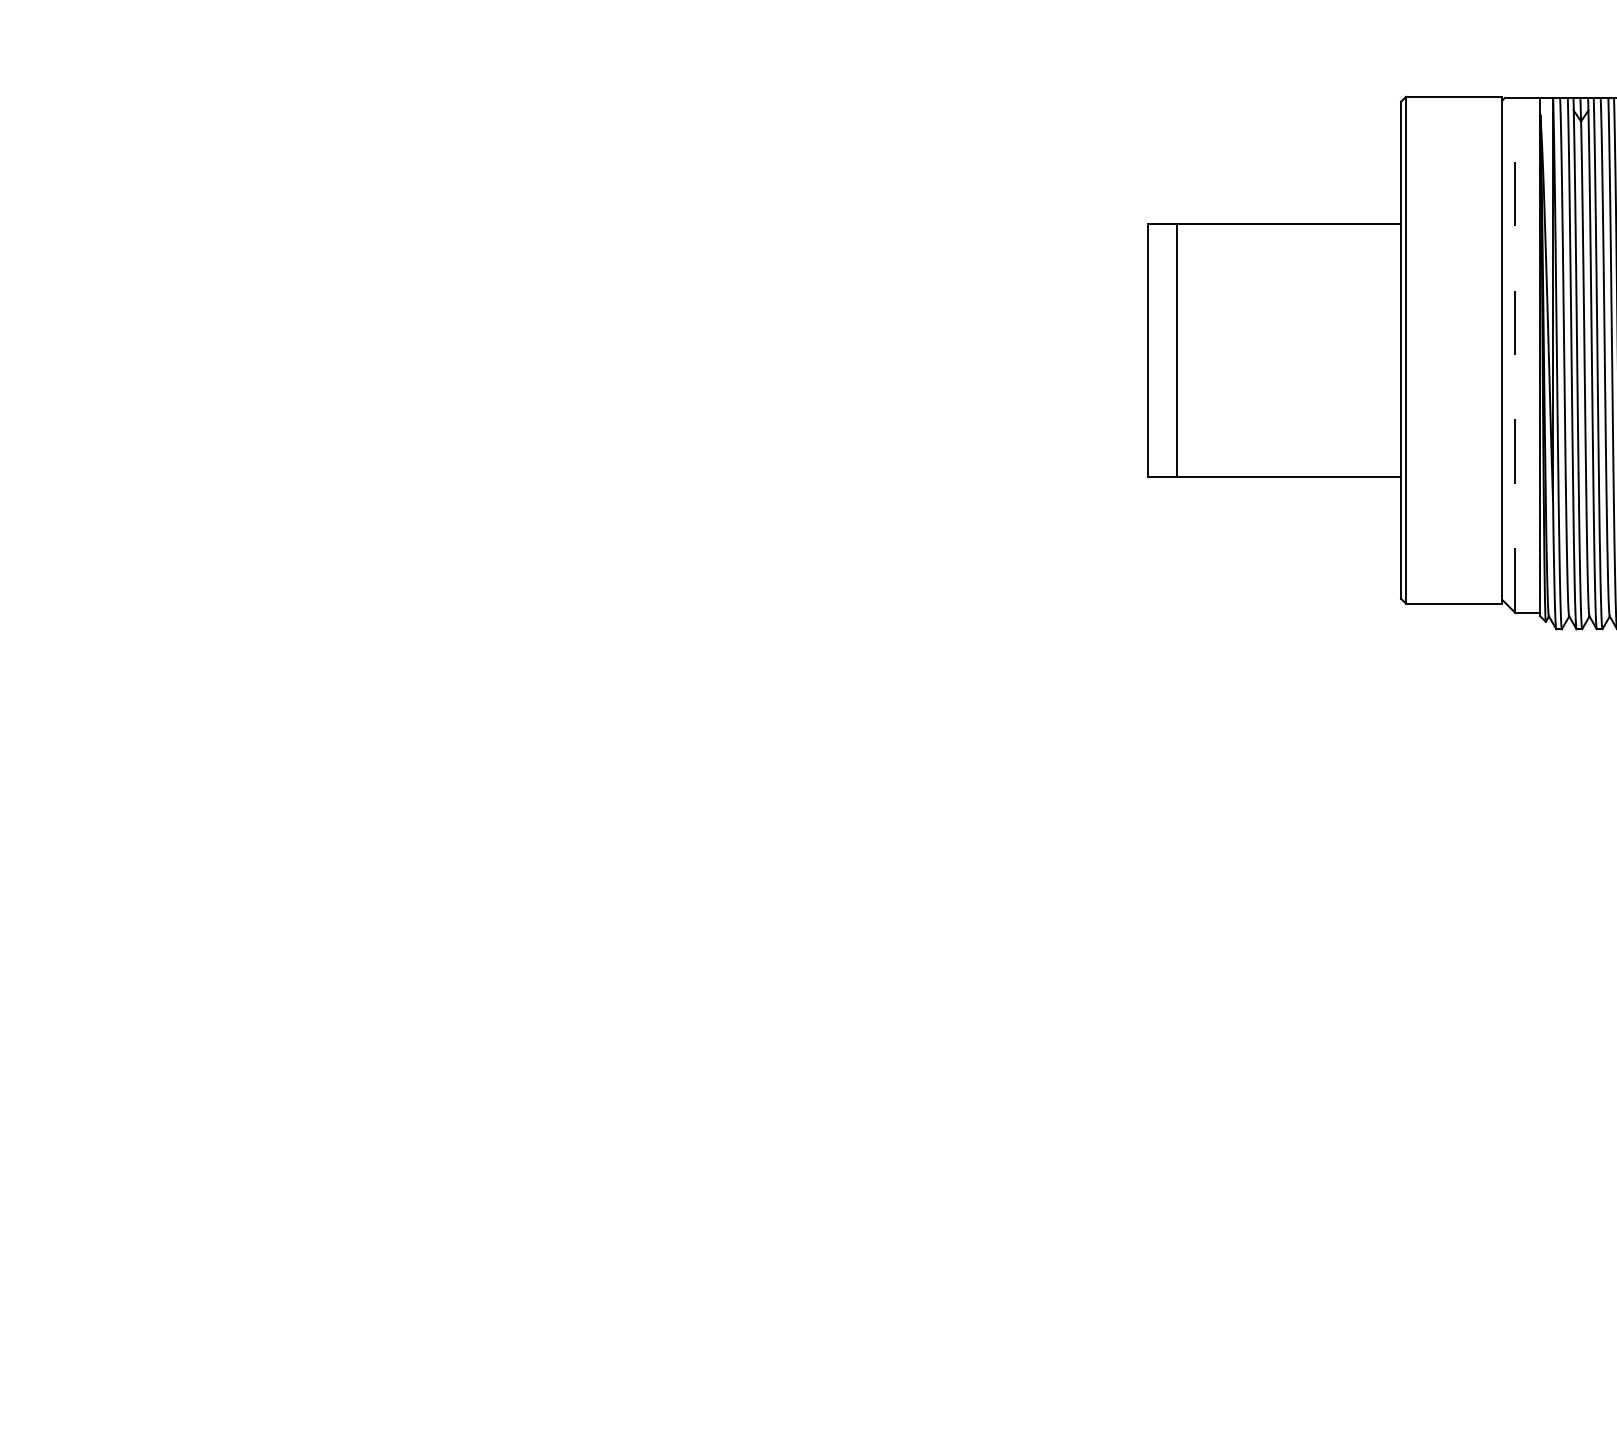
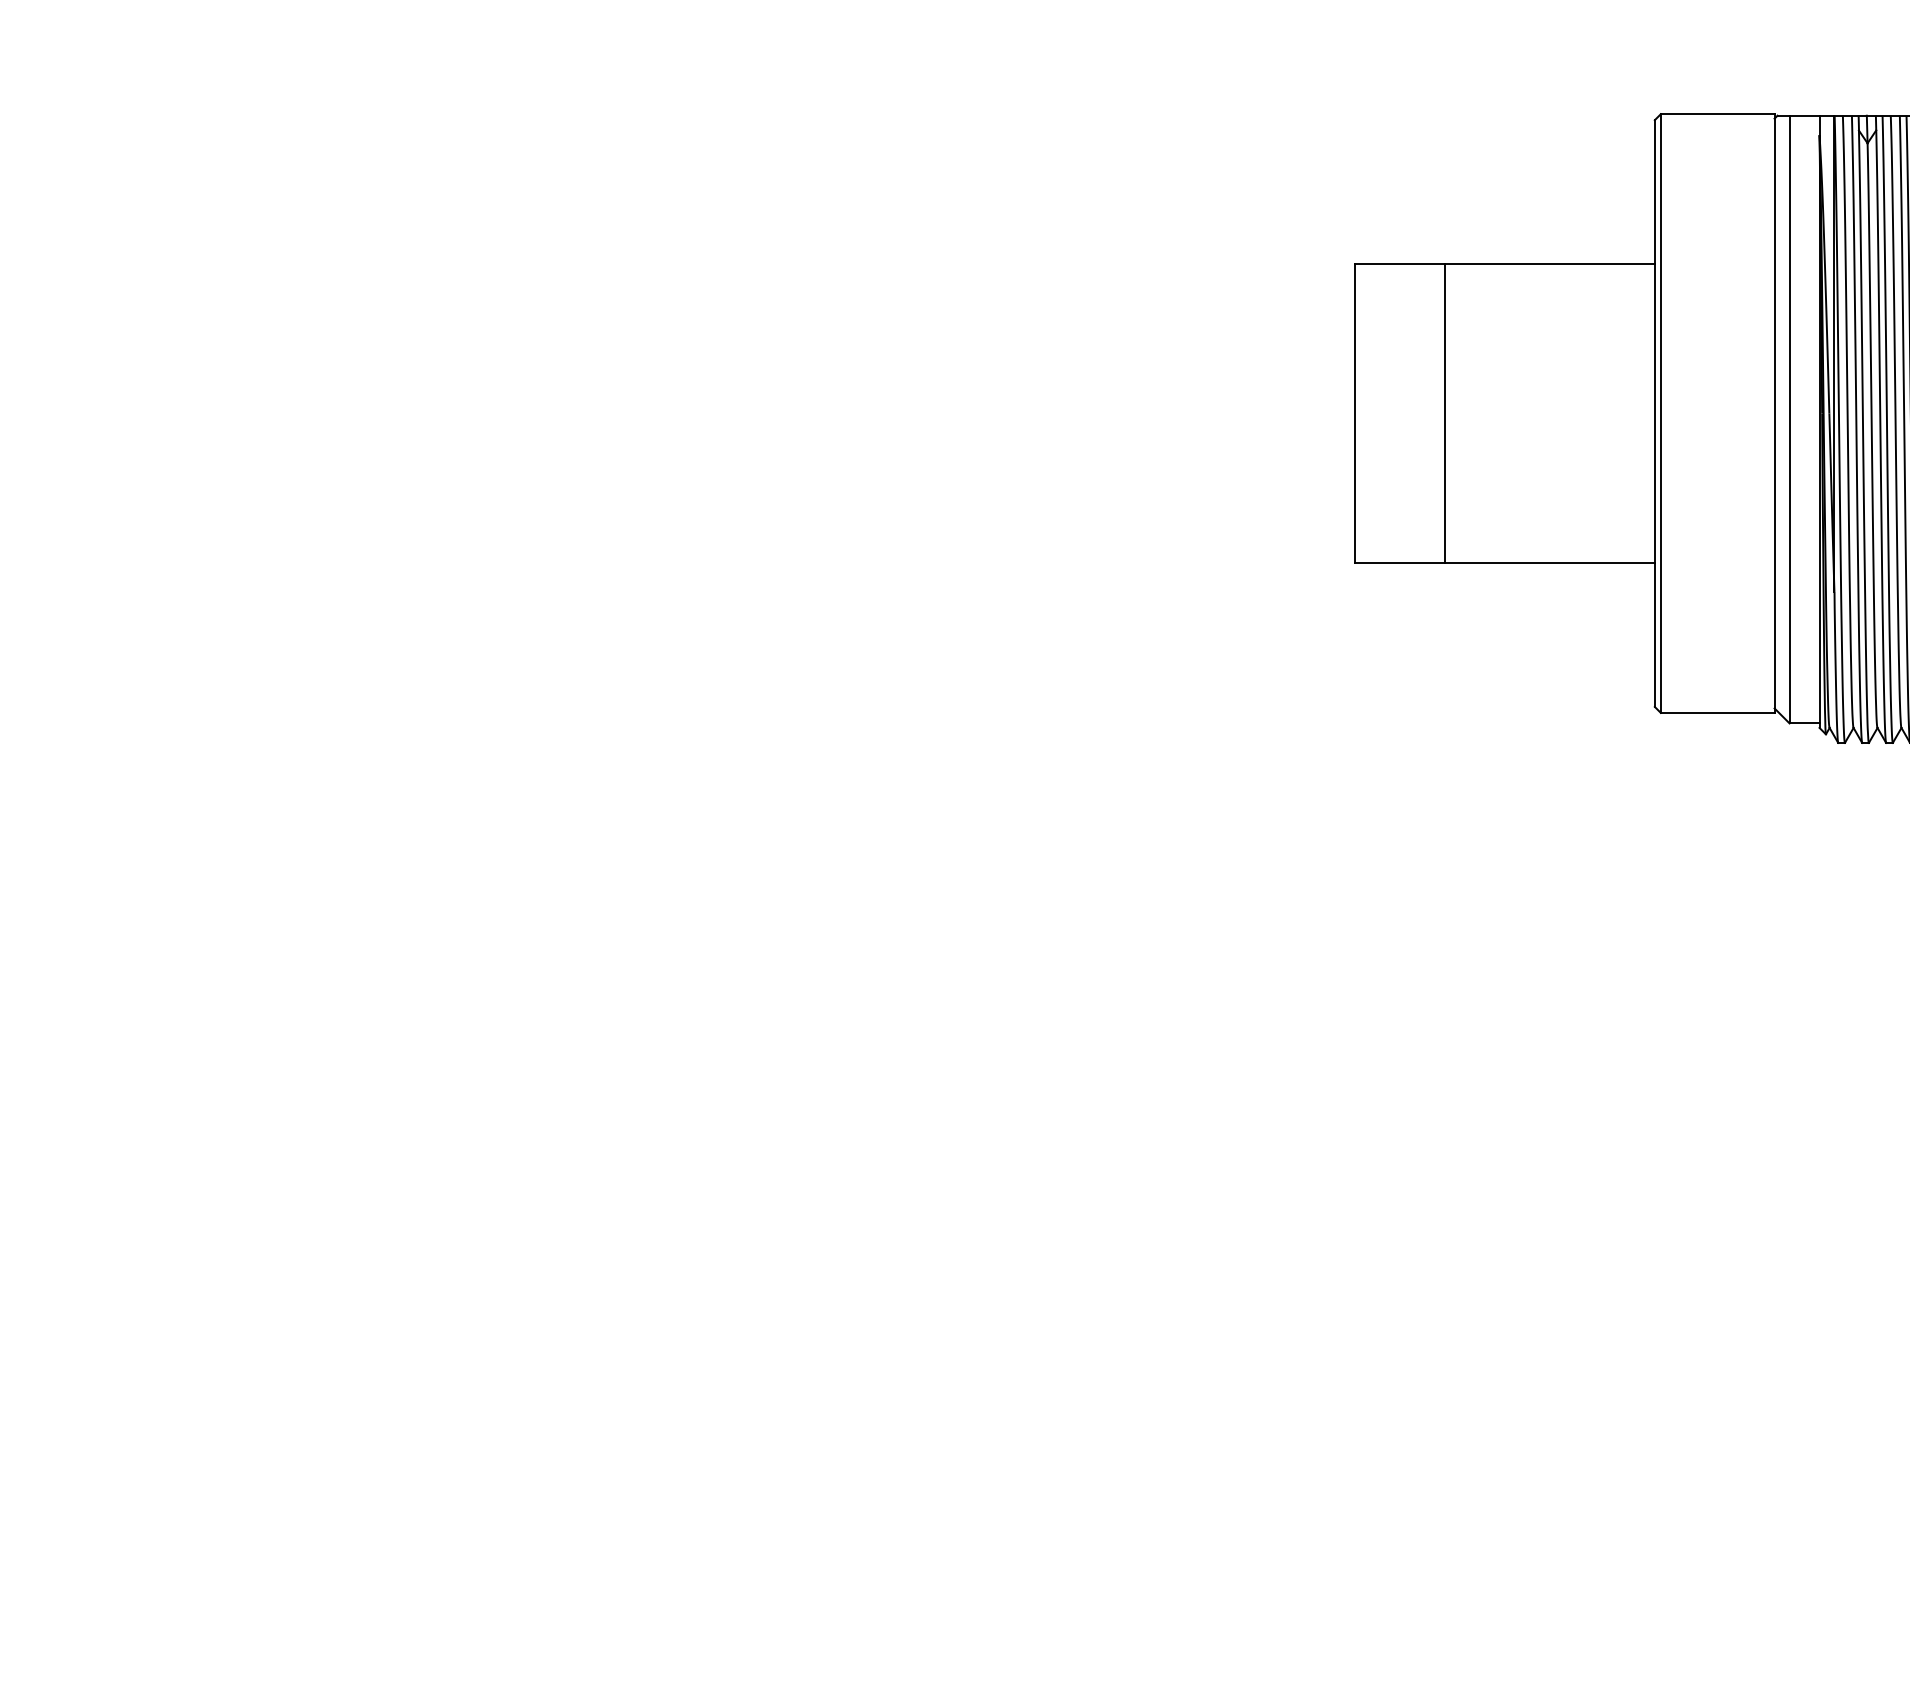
line: (1176, 349) -> (1445, 412), moved
line: (1515, 354) -> (1790, 418), dashed -> solid

